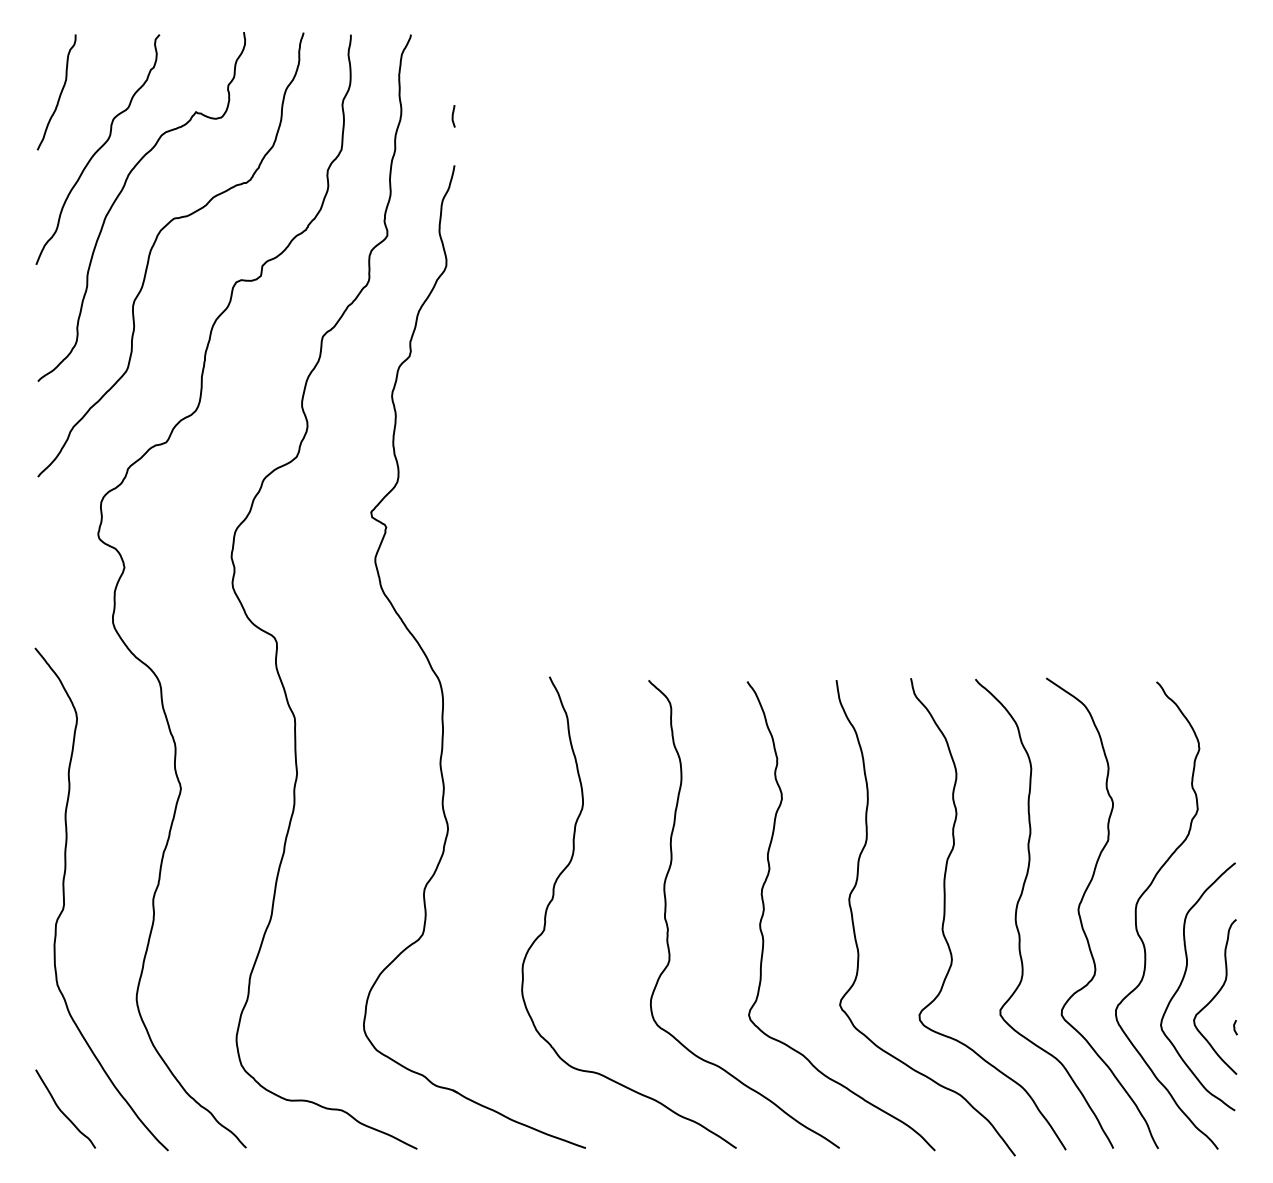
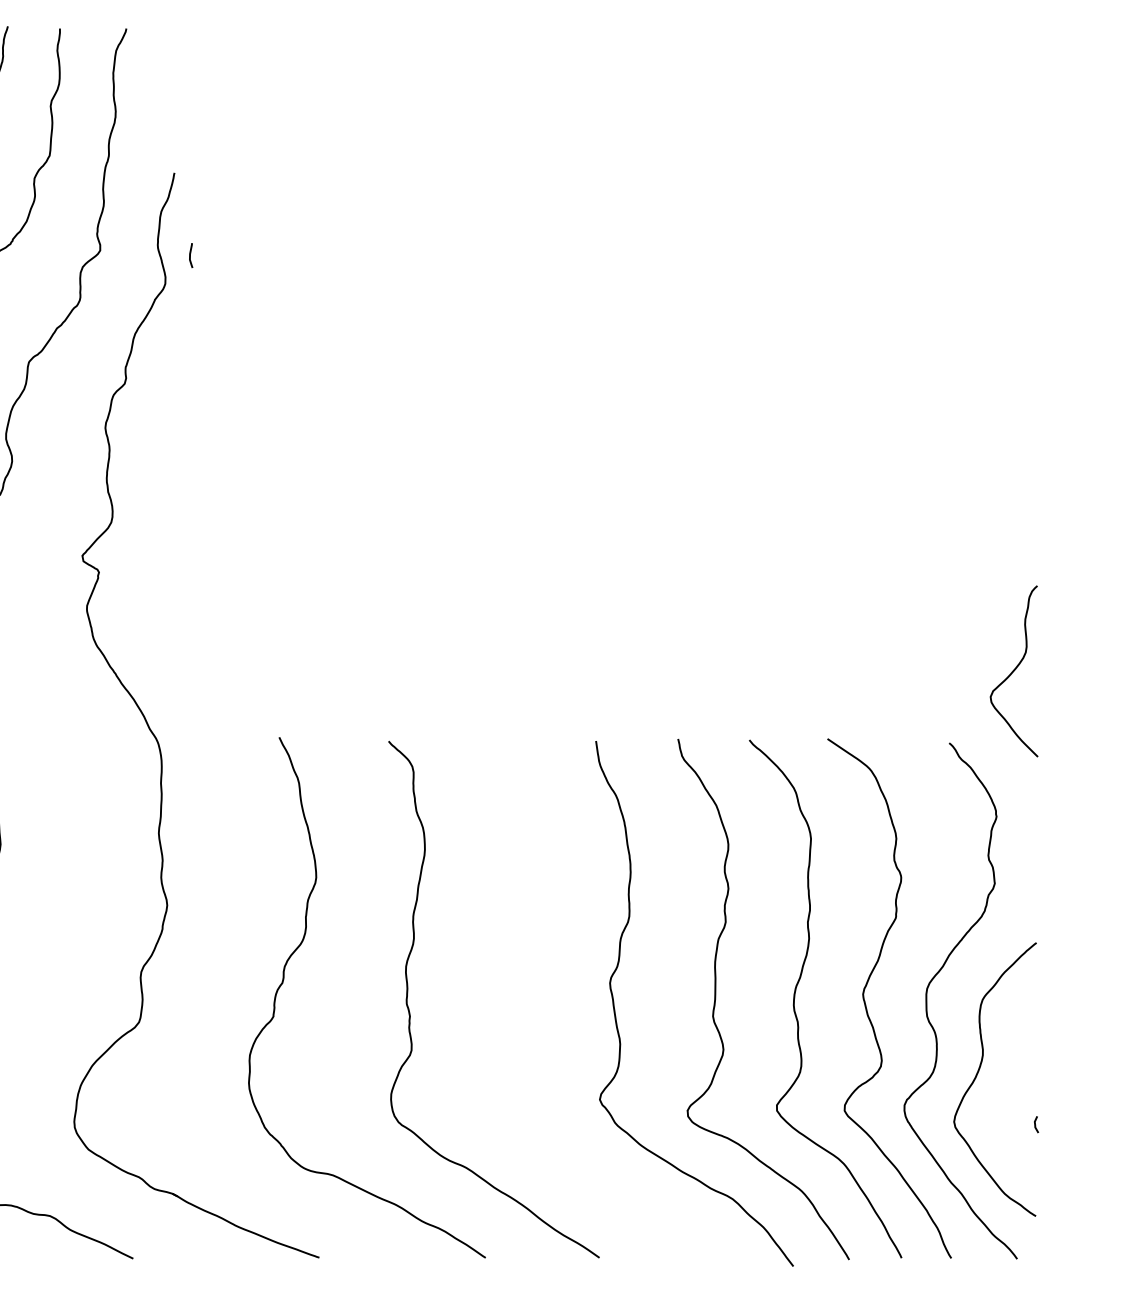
curve: (453, 116) -> (190, 255), moved
curve: (764, 913) -> (516, 998), removed
curve: (1215, 996) -> (1014, 670), moved

